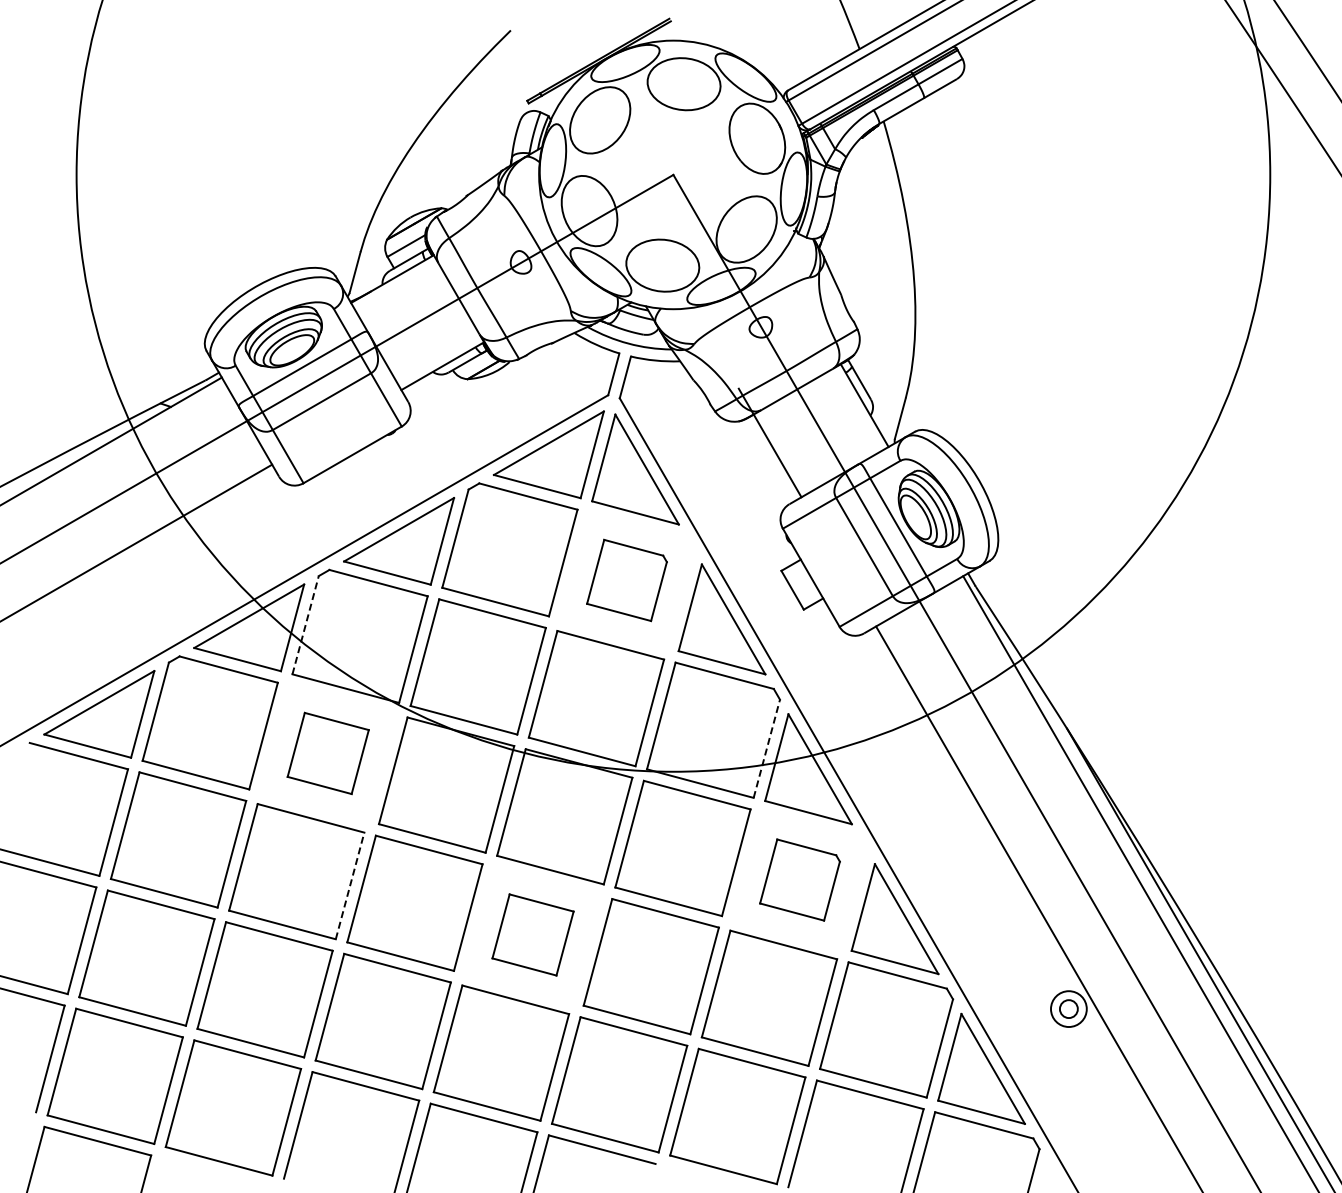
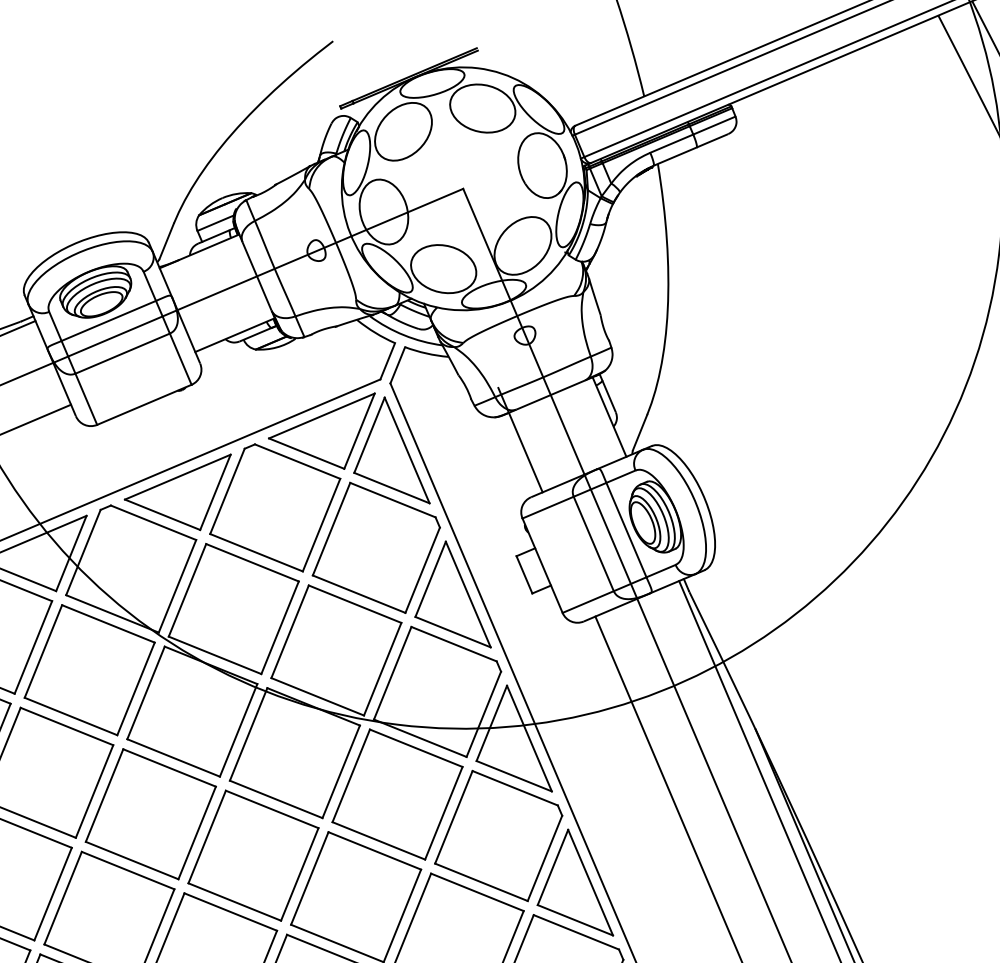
part: (626, 580) -> (376, 547), size x1.67
line: (305, 625) -> (83, 552), dashed -> solid
line: (766, 748) -> (483, 714), dashed -> solid
part: (327, 753) -> (88, 670), size x1.67
part: (799, 879) -> (498, 835), size x1.67
line: (350, 885) -> (95, 791), dashed -> solid
part: (532, 934) -> (252, 855), size x1.67

